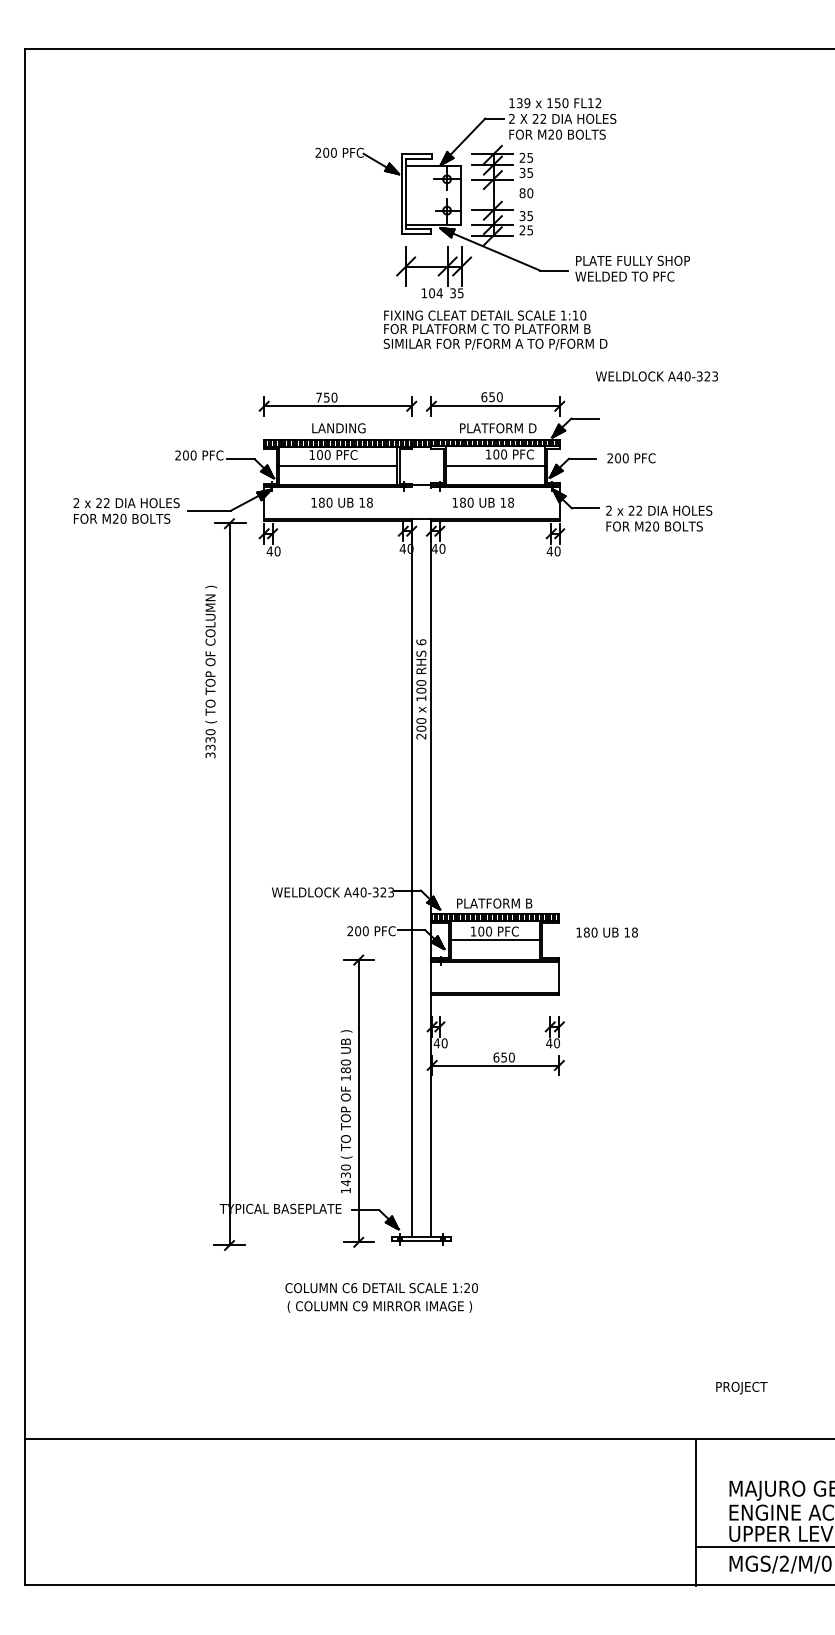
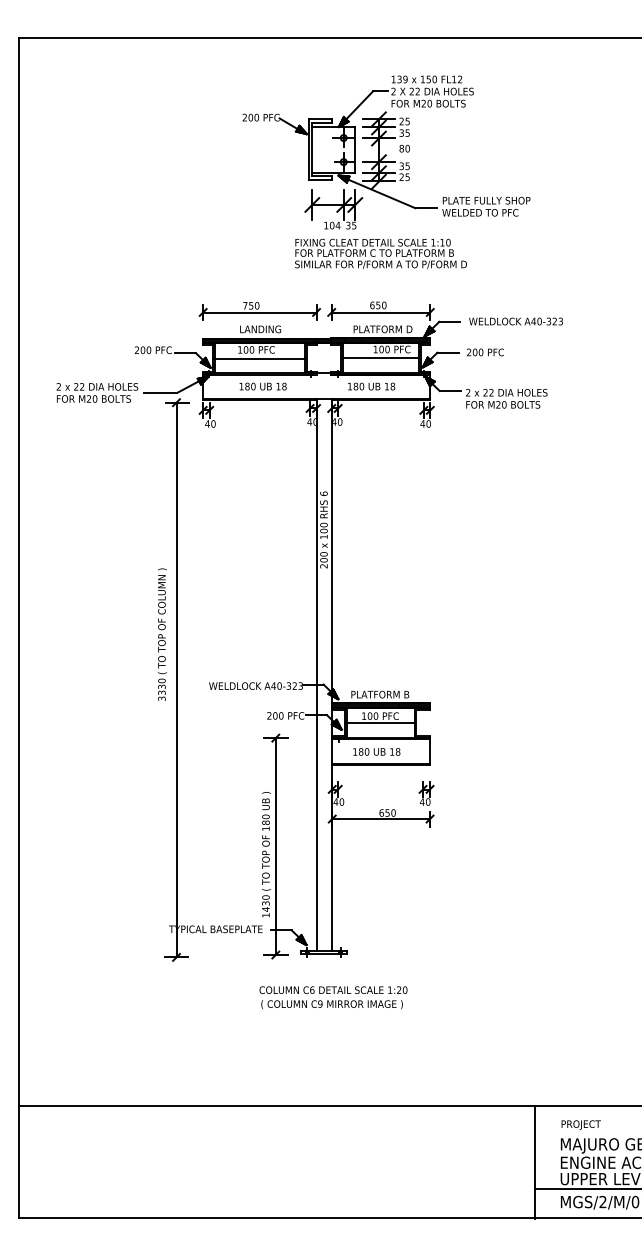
text: (656, 376) -> (515, 321), moved
text: (211, 671) -> (162, 634), moved
text: (606, 931) -> (376, 751), moved
text: (381, 1297) -> (333, 997), moved
text: (740, 1387) -> (580, 1124), moved

